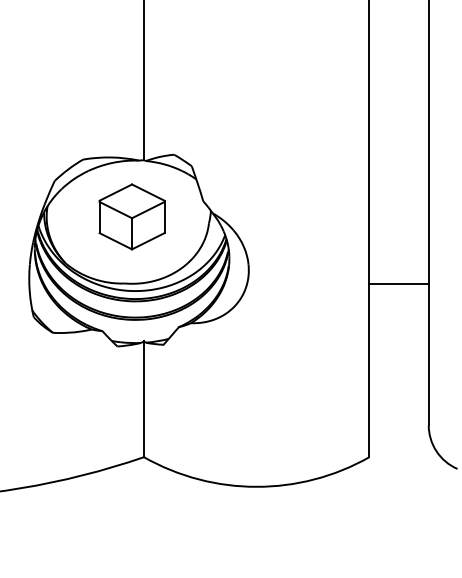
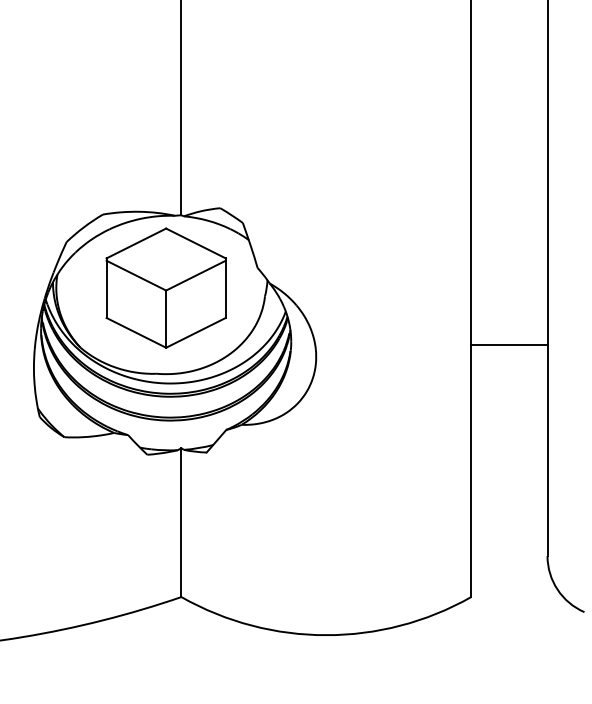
part: (131, 216) -> (165, 287), size x1.43
line: (398, 284) -> (508, 345), moved

